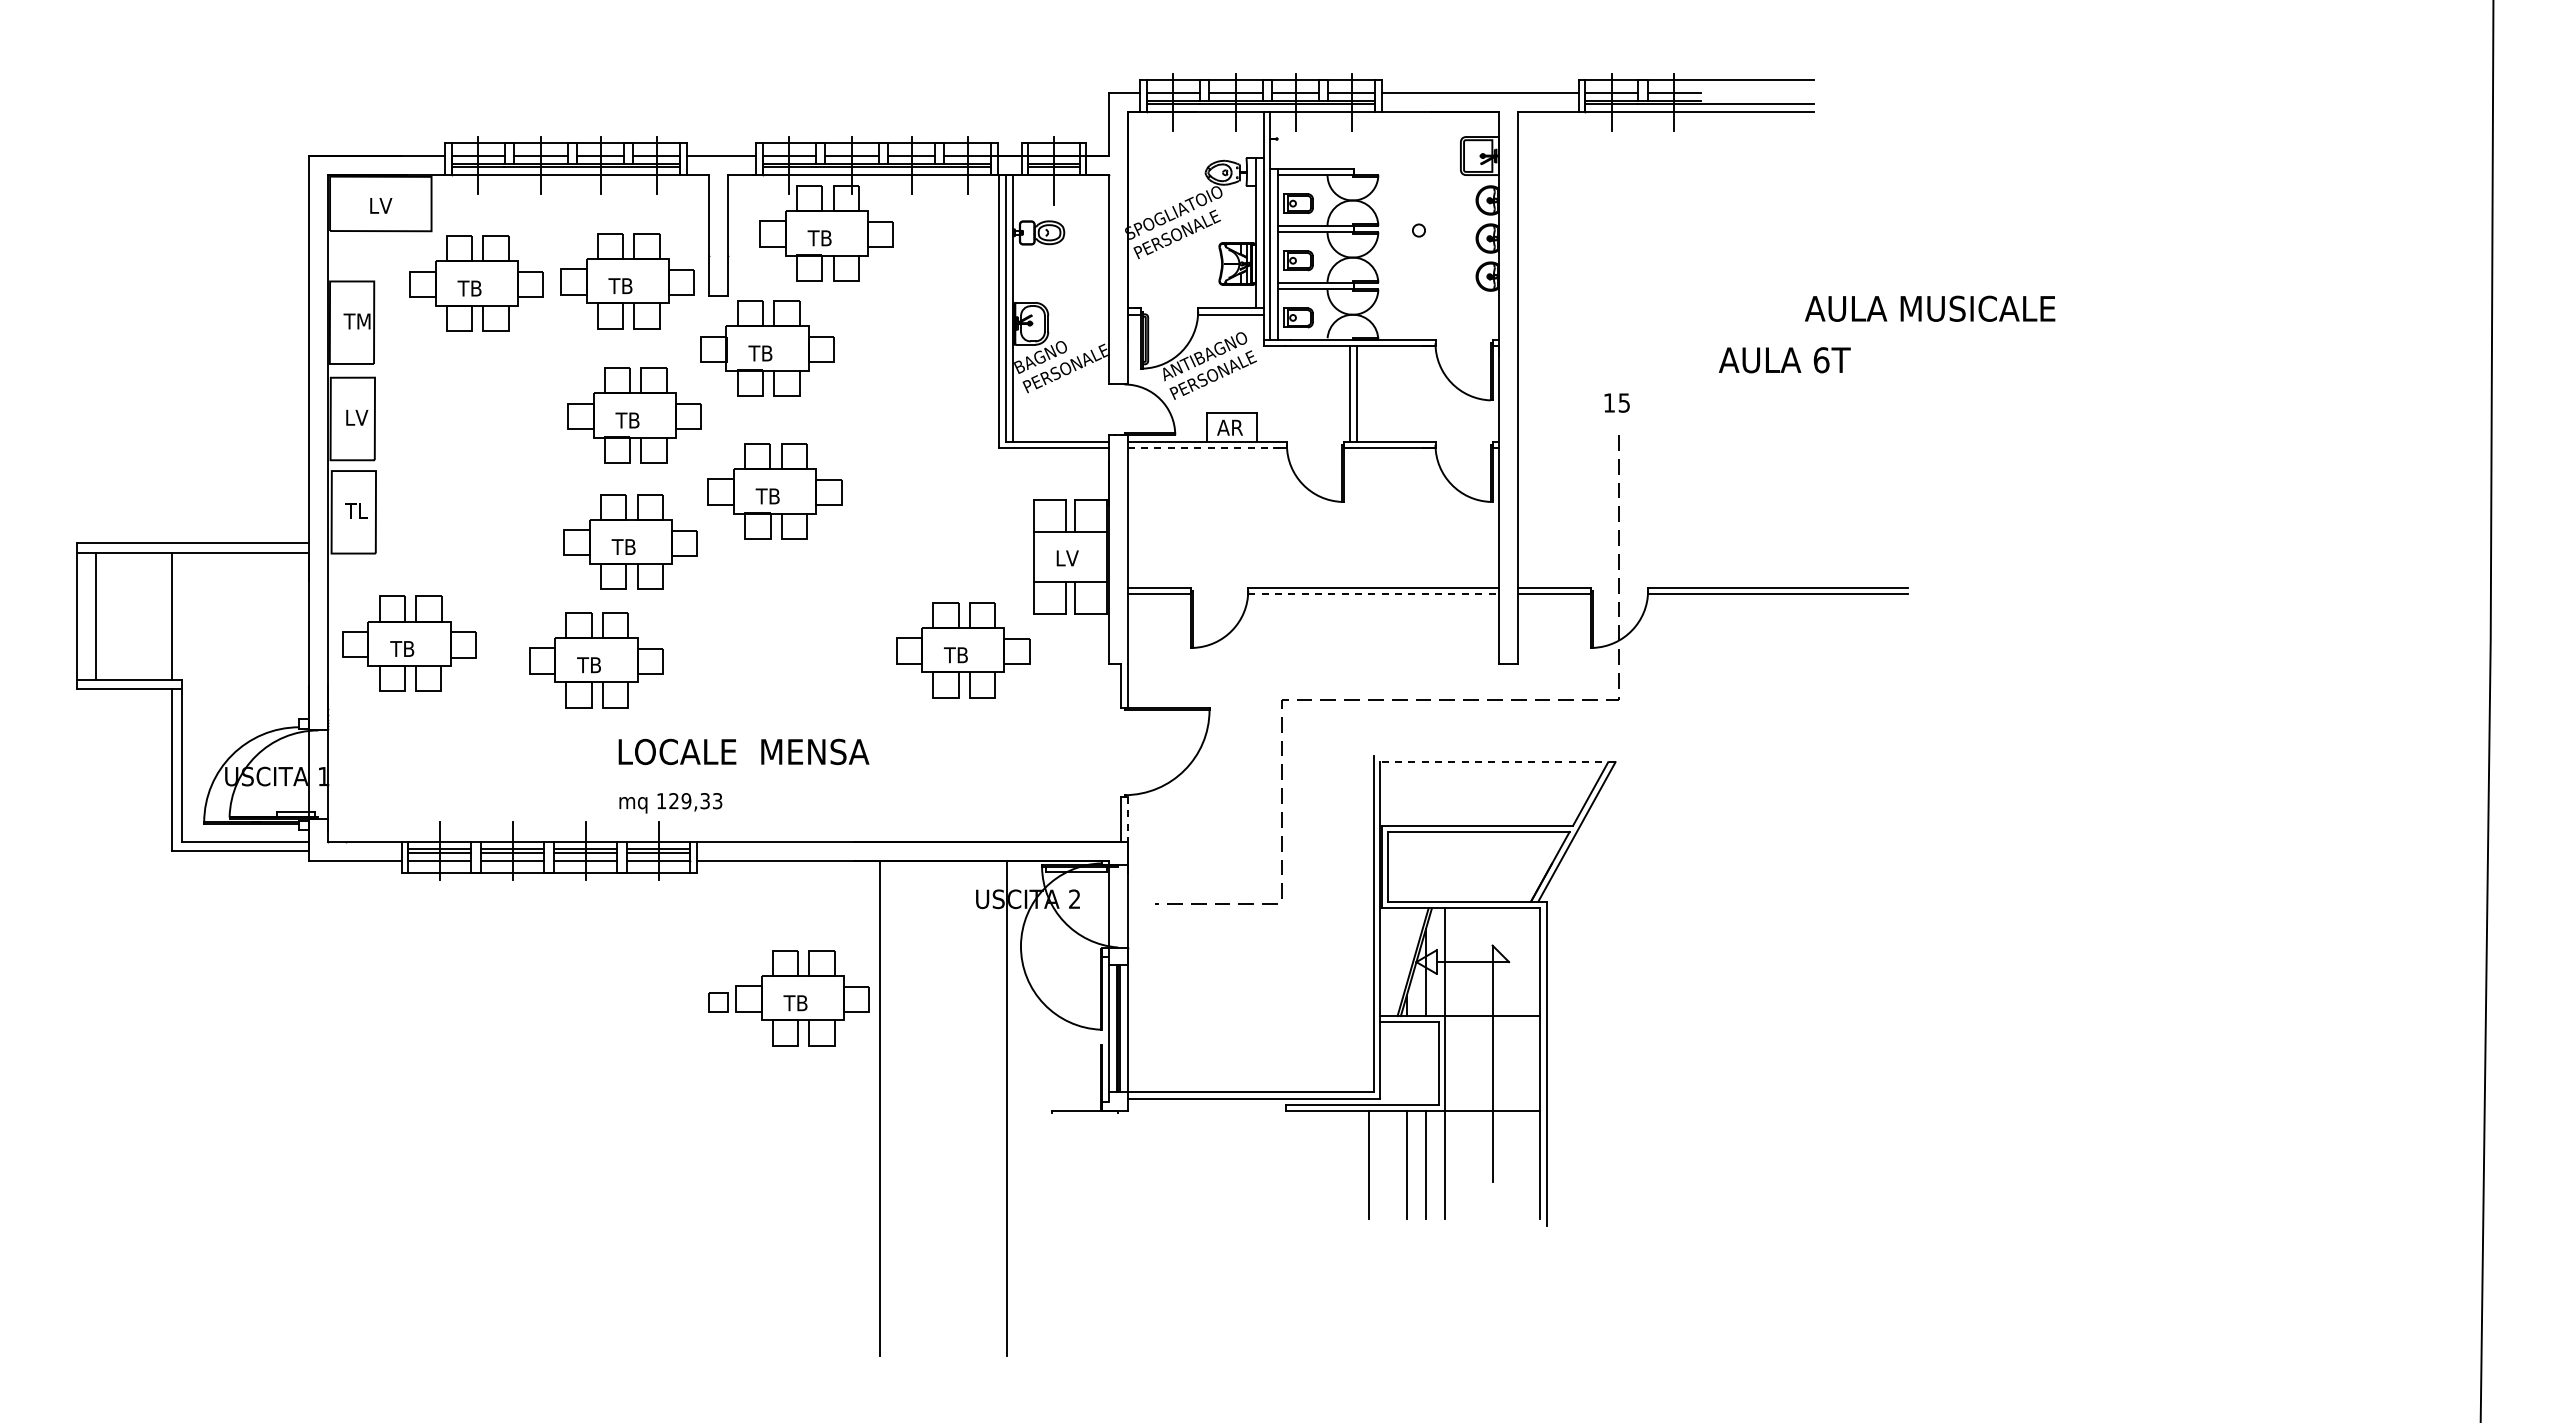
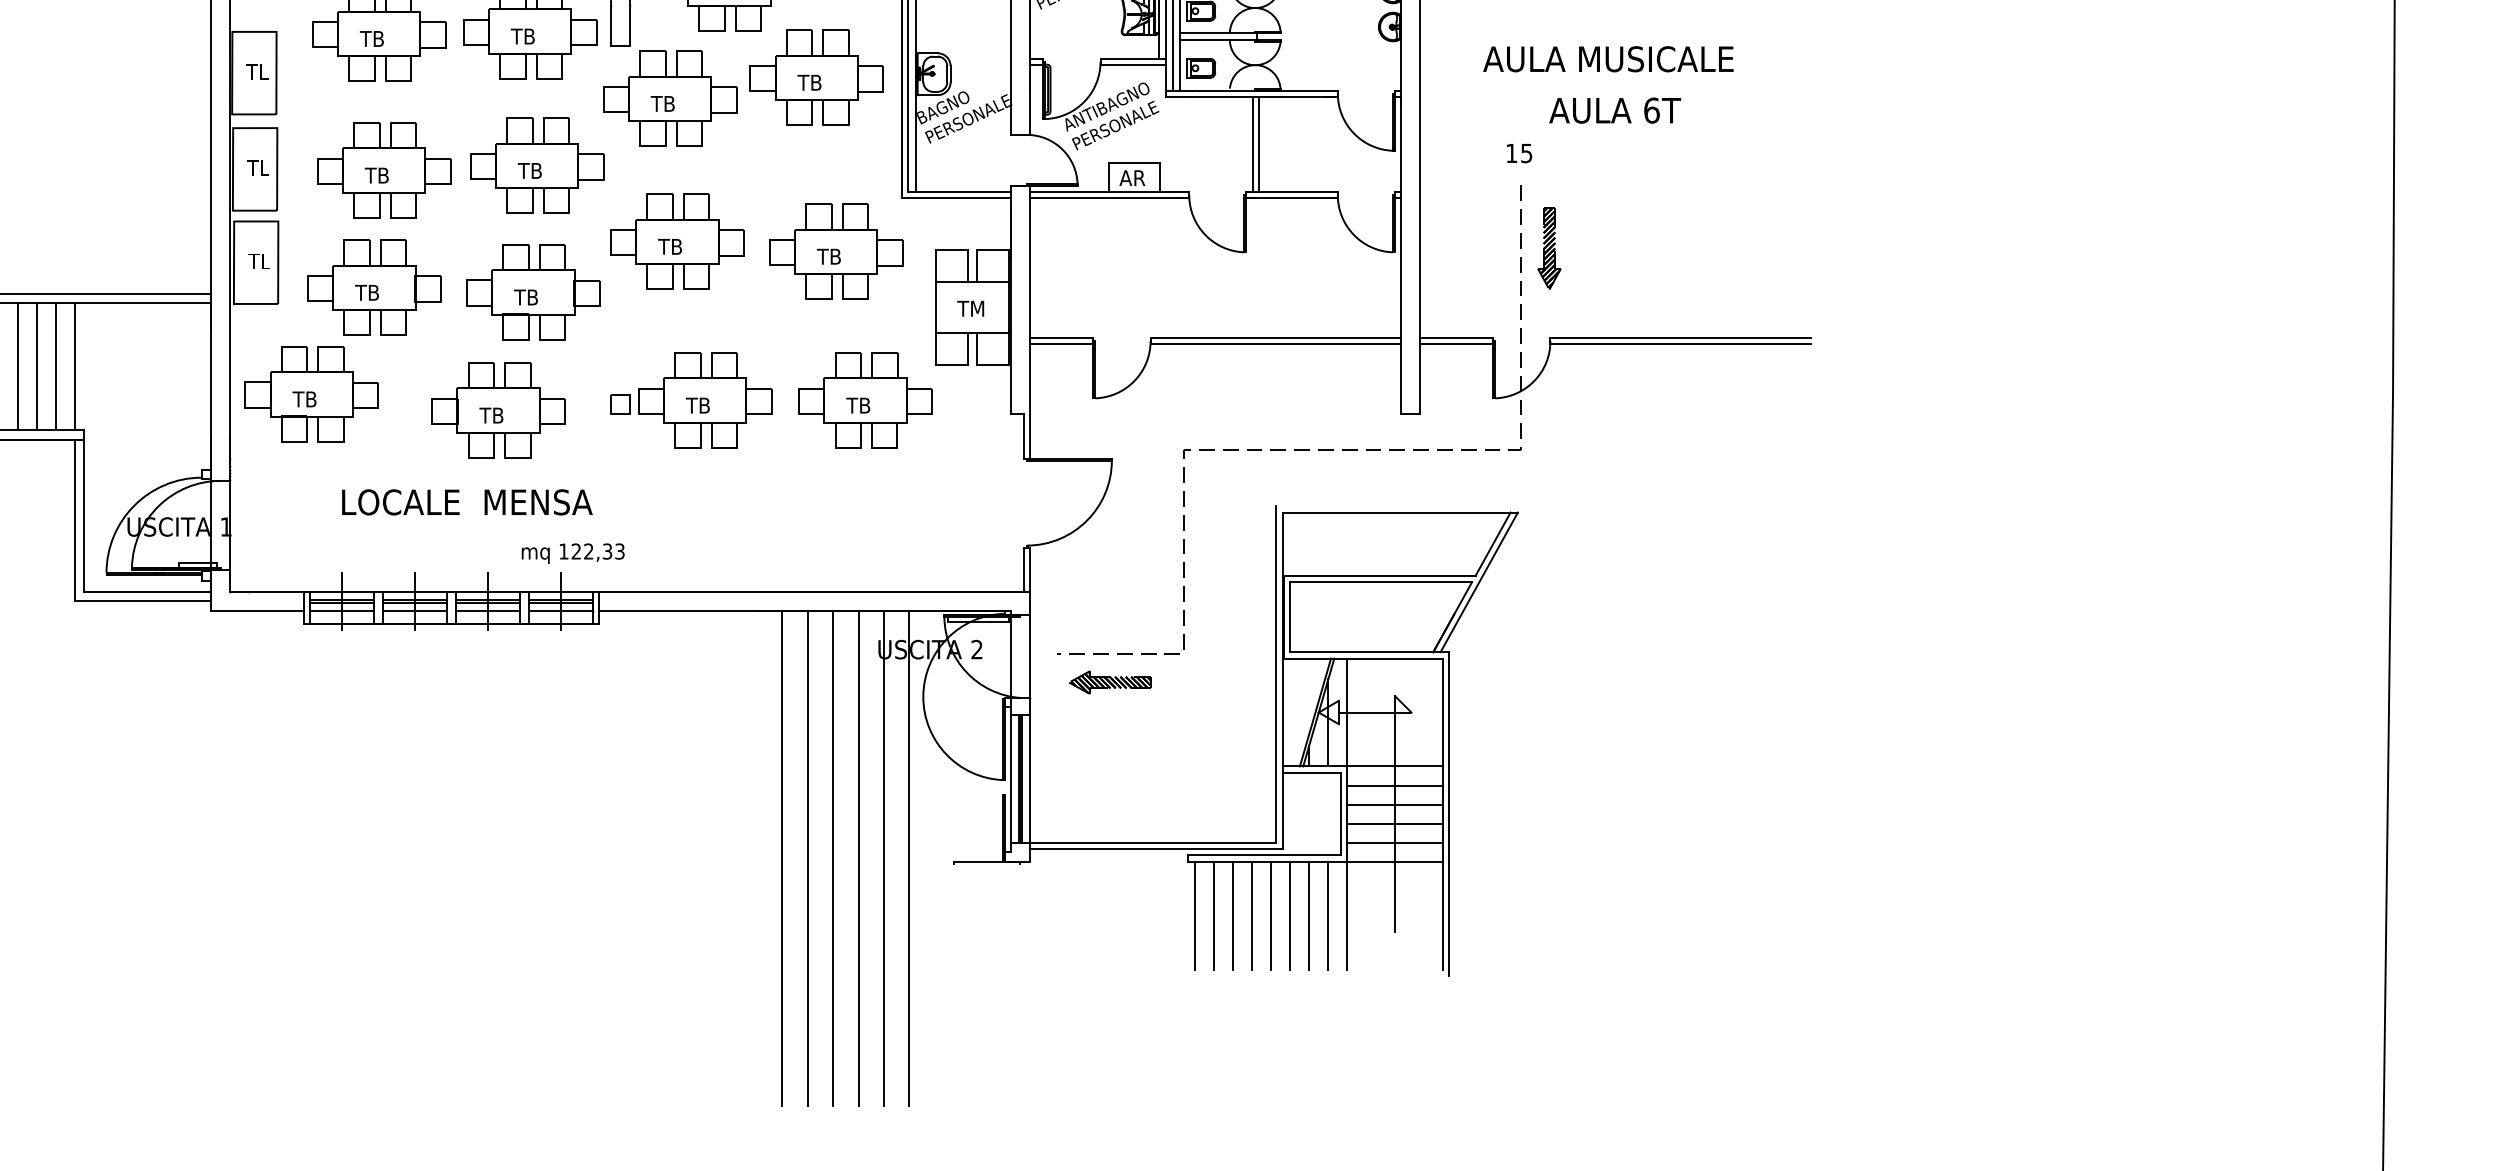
text: (1930, 308) -> (1608, 58), moved
text: (356, 321) -> (258, 71), TM -> TL
part: (914, 327) -> (816, 77), added
text: (1784, 360) -> (1614, 110), moved
text: (356, 417) -> (258, 167), LV -> TL
part: (481, 420) -> (383, 170), added
line: (1207, 448) -> (1109, 198), dashed -> solid
part: (1646, 497) -> (1548, 247), added
part: (933, 501) -> (835, 251), added
part: (471, 537) -> (373, 287), added
text: (1067, 558) -> (969, 308), LV -> TM
line: (1374, 594) -> (1276, 344), dashed -> solid
line: (115, 615) -> (17, 365), added
line: (134, 615) -> (36, 365), added
line: (153, 615) -> (55, 365), added
text: (743, 751) -> (466, 501), moved
line: (1497, 762) -> (1399, 512), dashed -> solid
text: (686, 801) -> (588, 551), 129,33 -> 122,33
line: (1127, 819) -> (1029, 569), dashed -> solid
part: (1207, 932) -> (1109, 682), added
part: (788, 998) -> (690, 400), moved
line: (1492, 1035) -> (1394, 785), added
line: (1492, 1054) -> (1394, 804), added
line: (1492, 1073) -> (1394, 823), added
line: (1492, 1092) -> (1394, 842), added
line: (905, 1107) -> (807, 857), added
line: (930, 1107) -> (832, 857), added
line: (956, 1107) -> (858, 857), added
line: (981, 1107) -> (883, 857), added
line: (1292, 1165) -> (1194, 915), added
line: (1311, 1165) -> (1213, 915), added
line: (1330, 1165) -> (1232, 915), added
line: (1349, 1165) -> (1251, 915), added
line: (1387, 1165) -> (1289, 915), added

